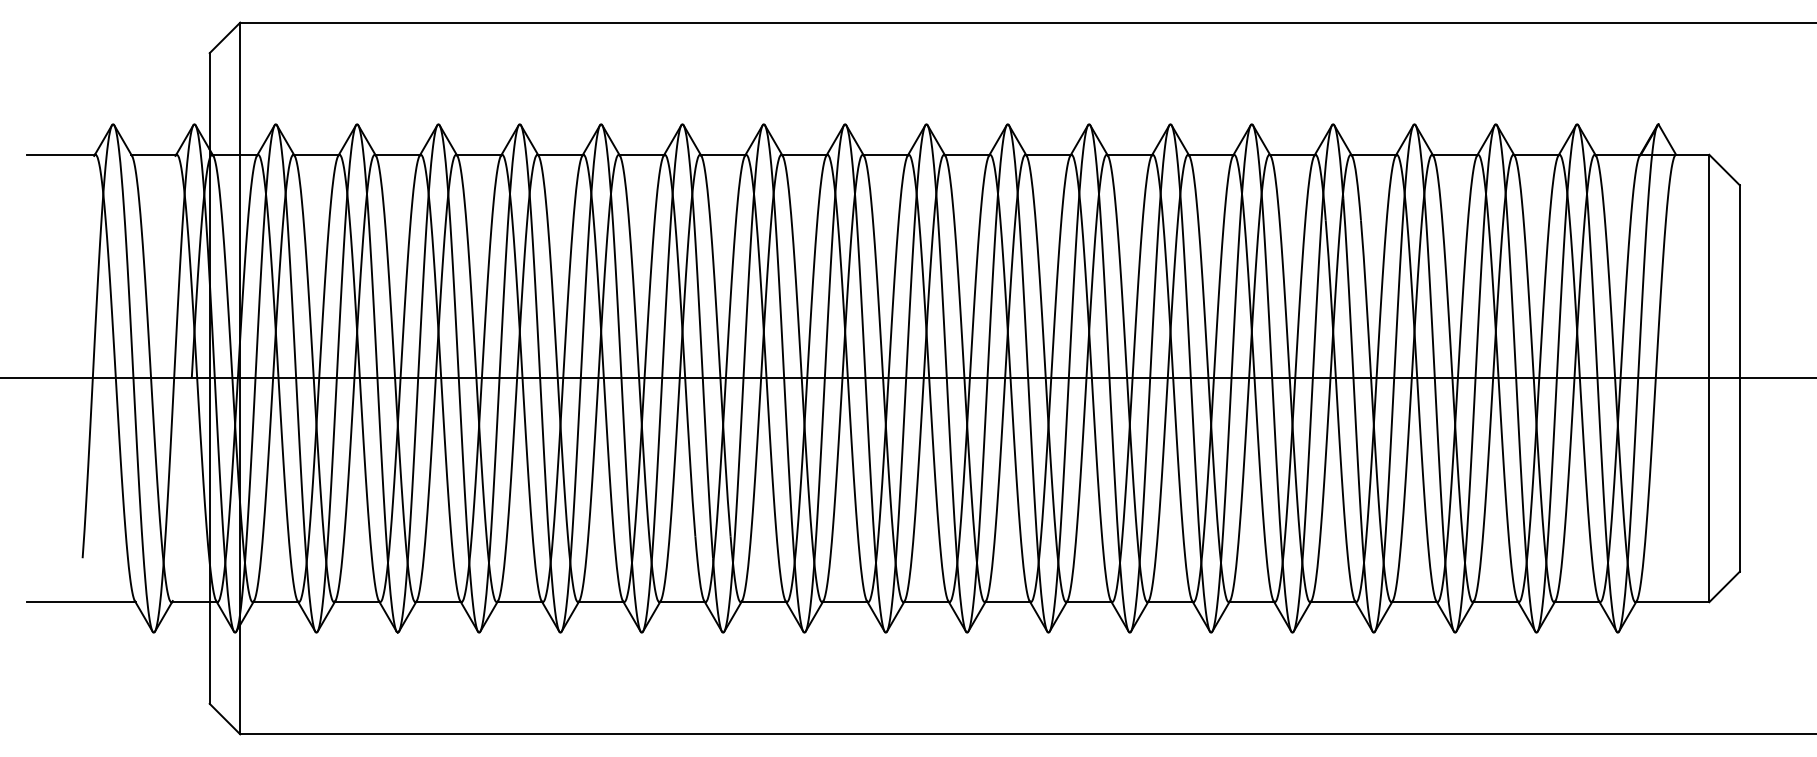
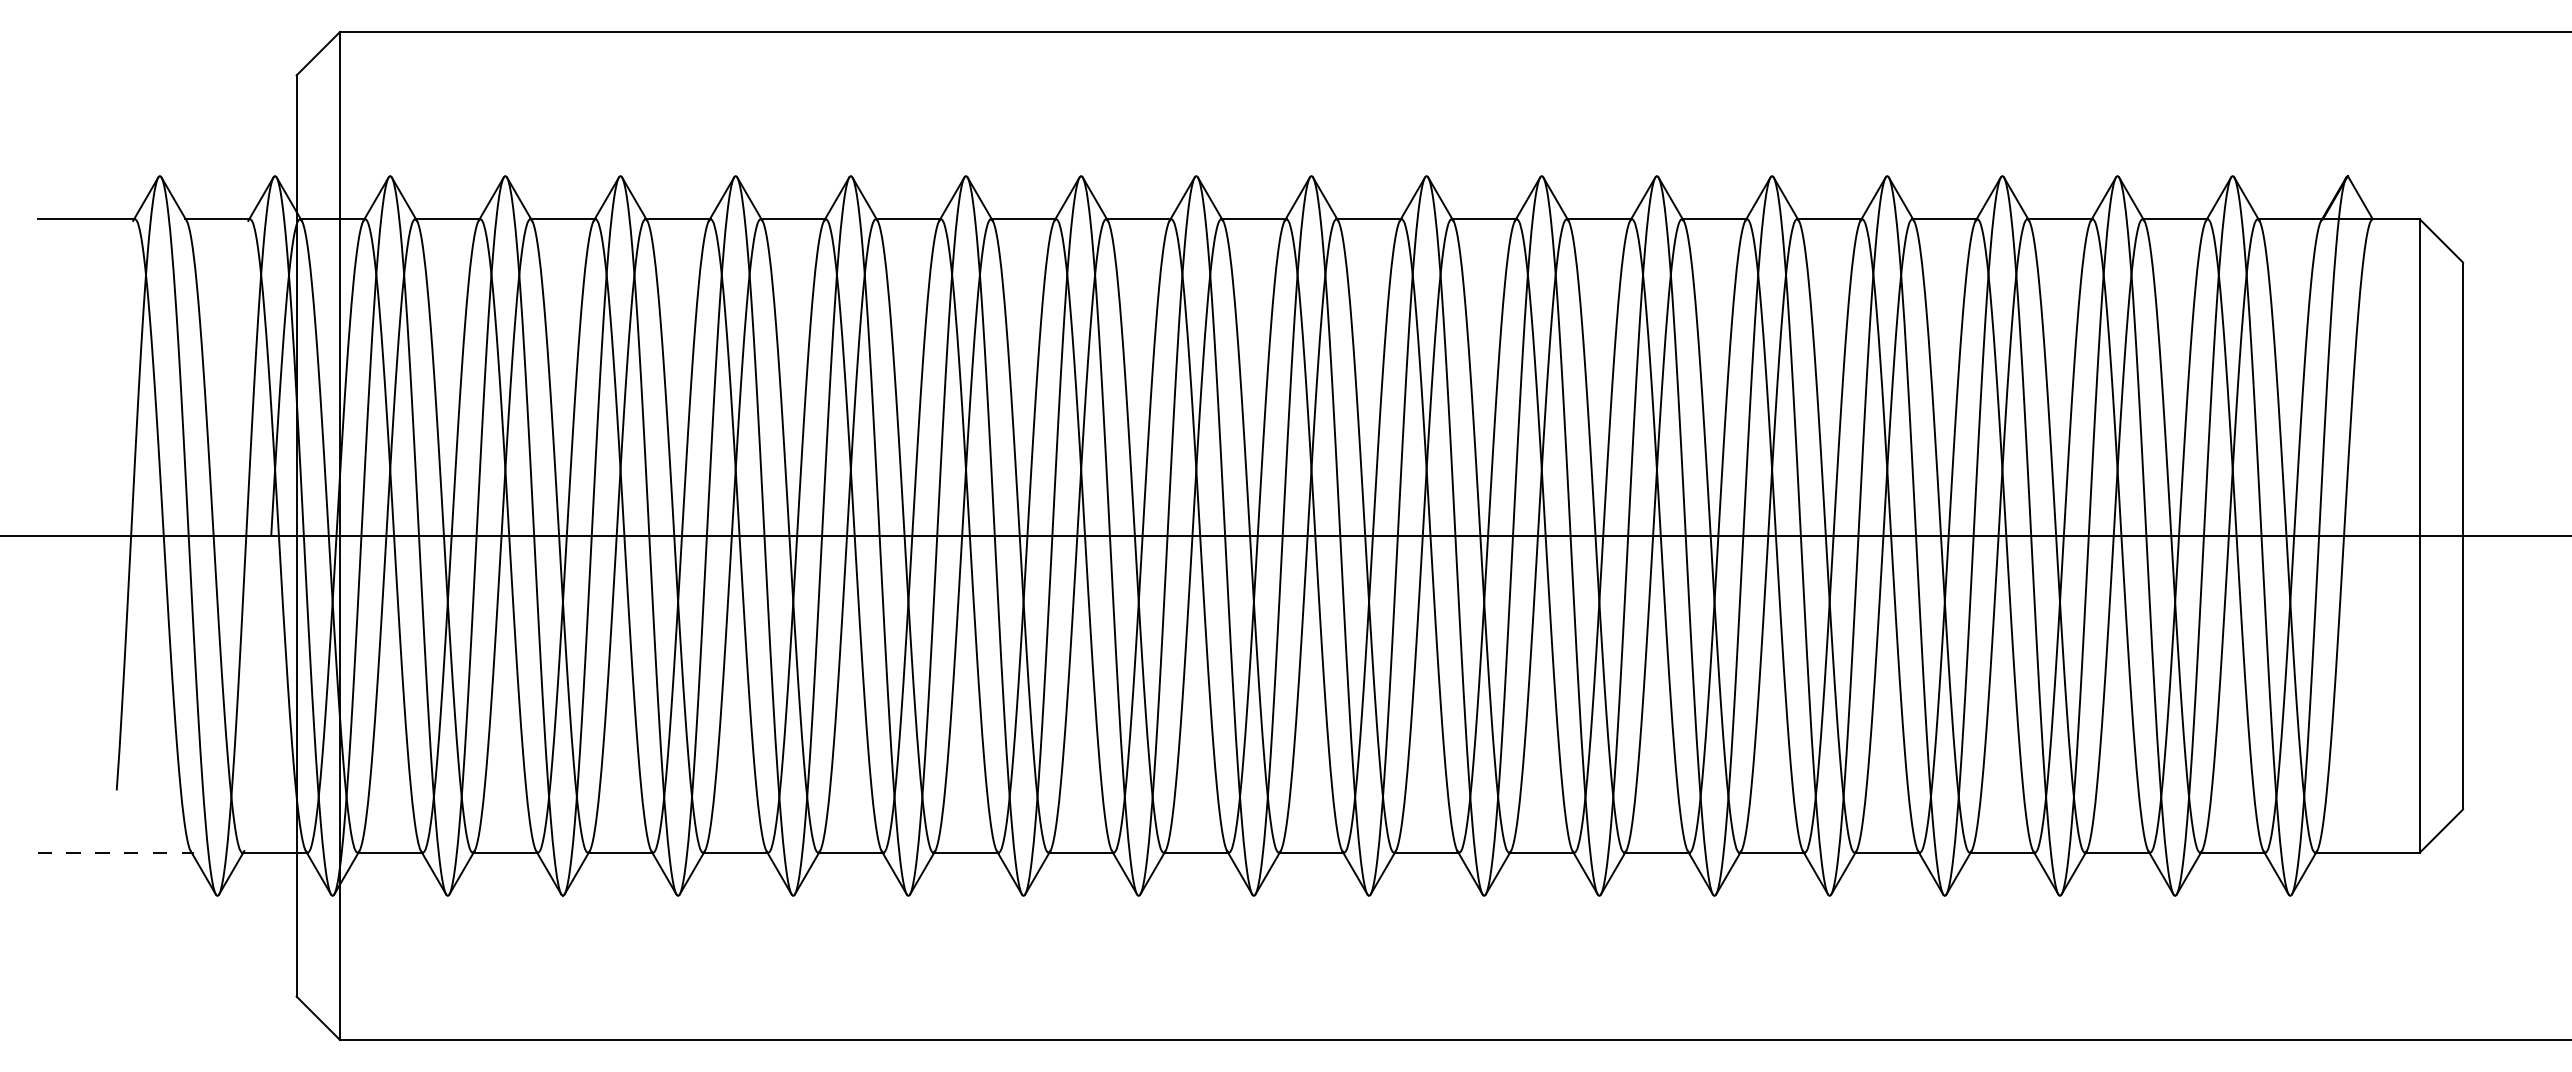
line: (81, 602) -> (115, 852), solid -> dashed

